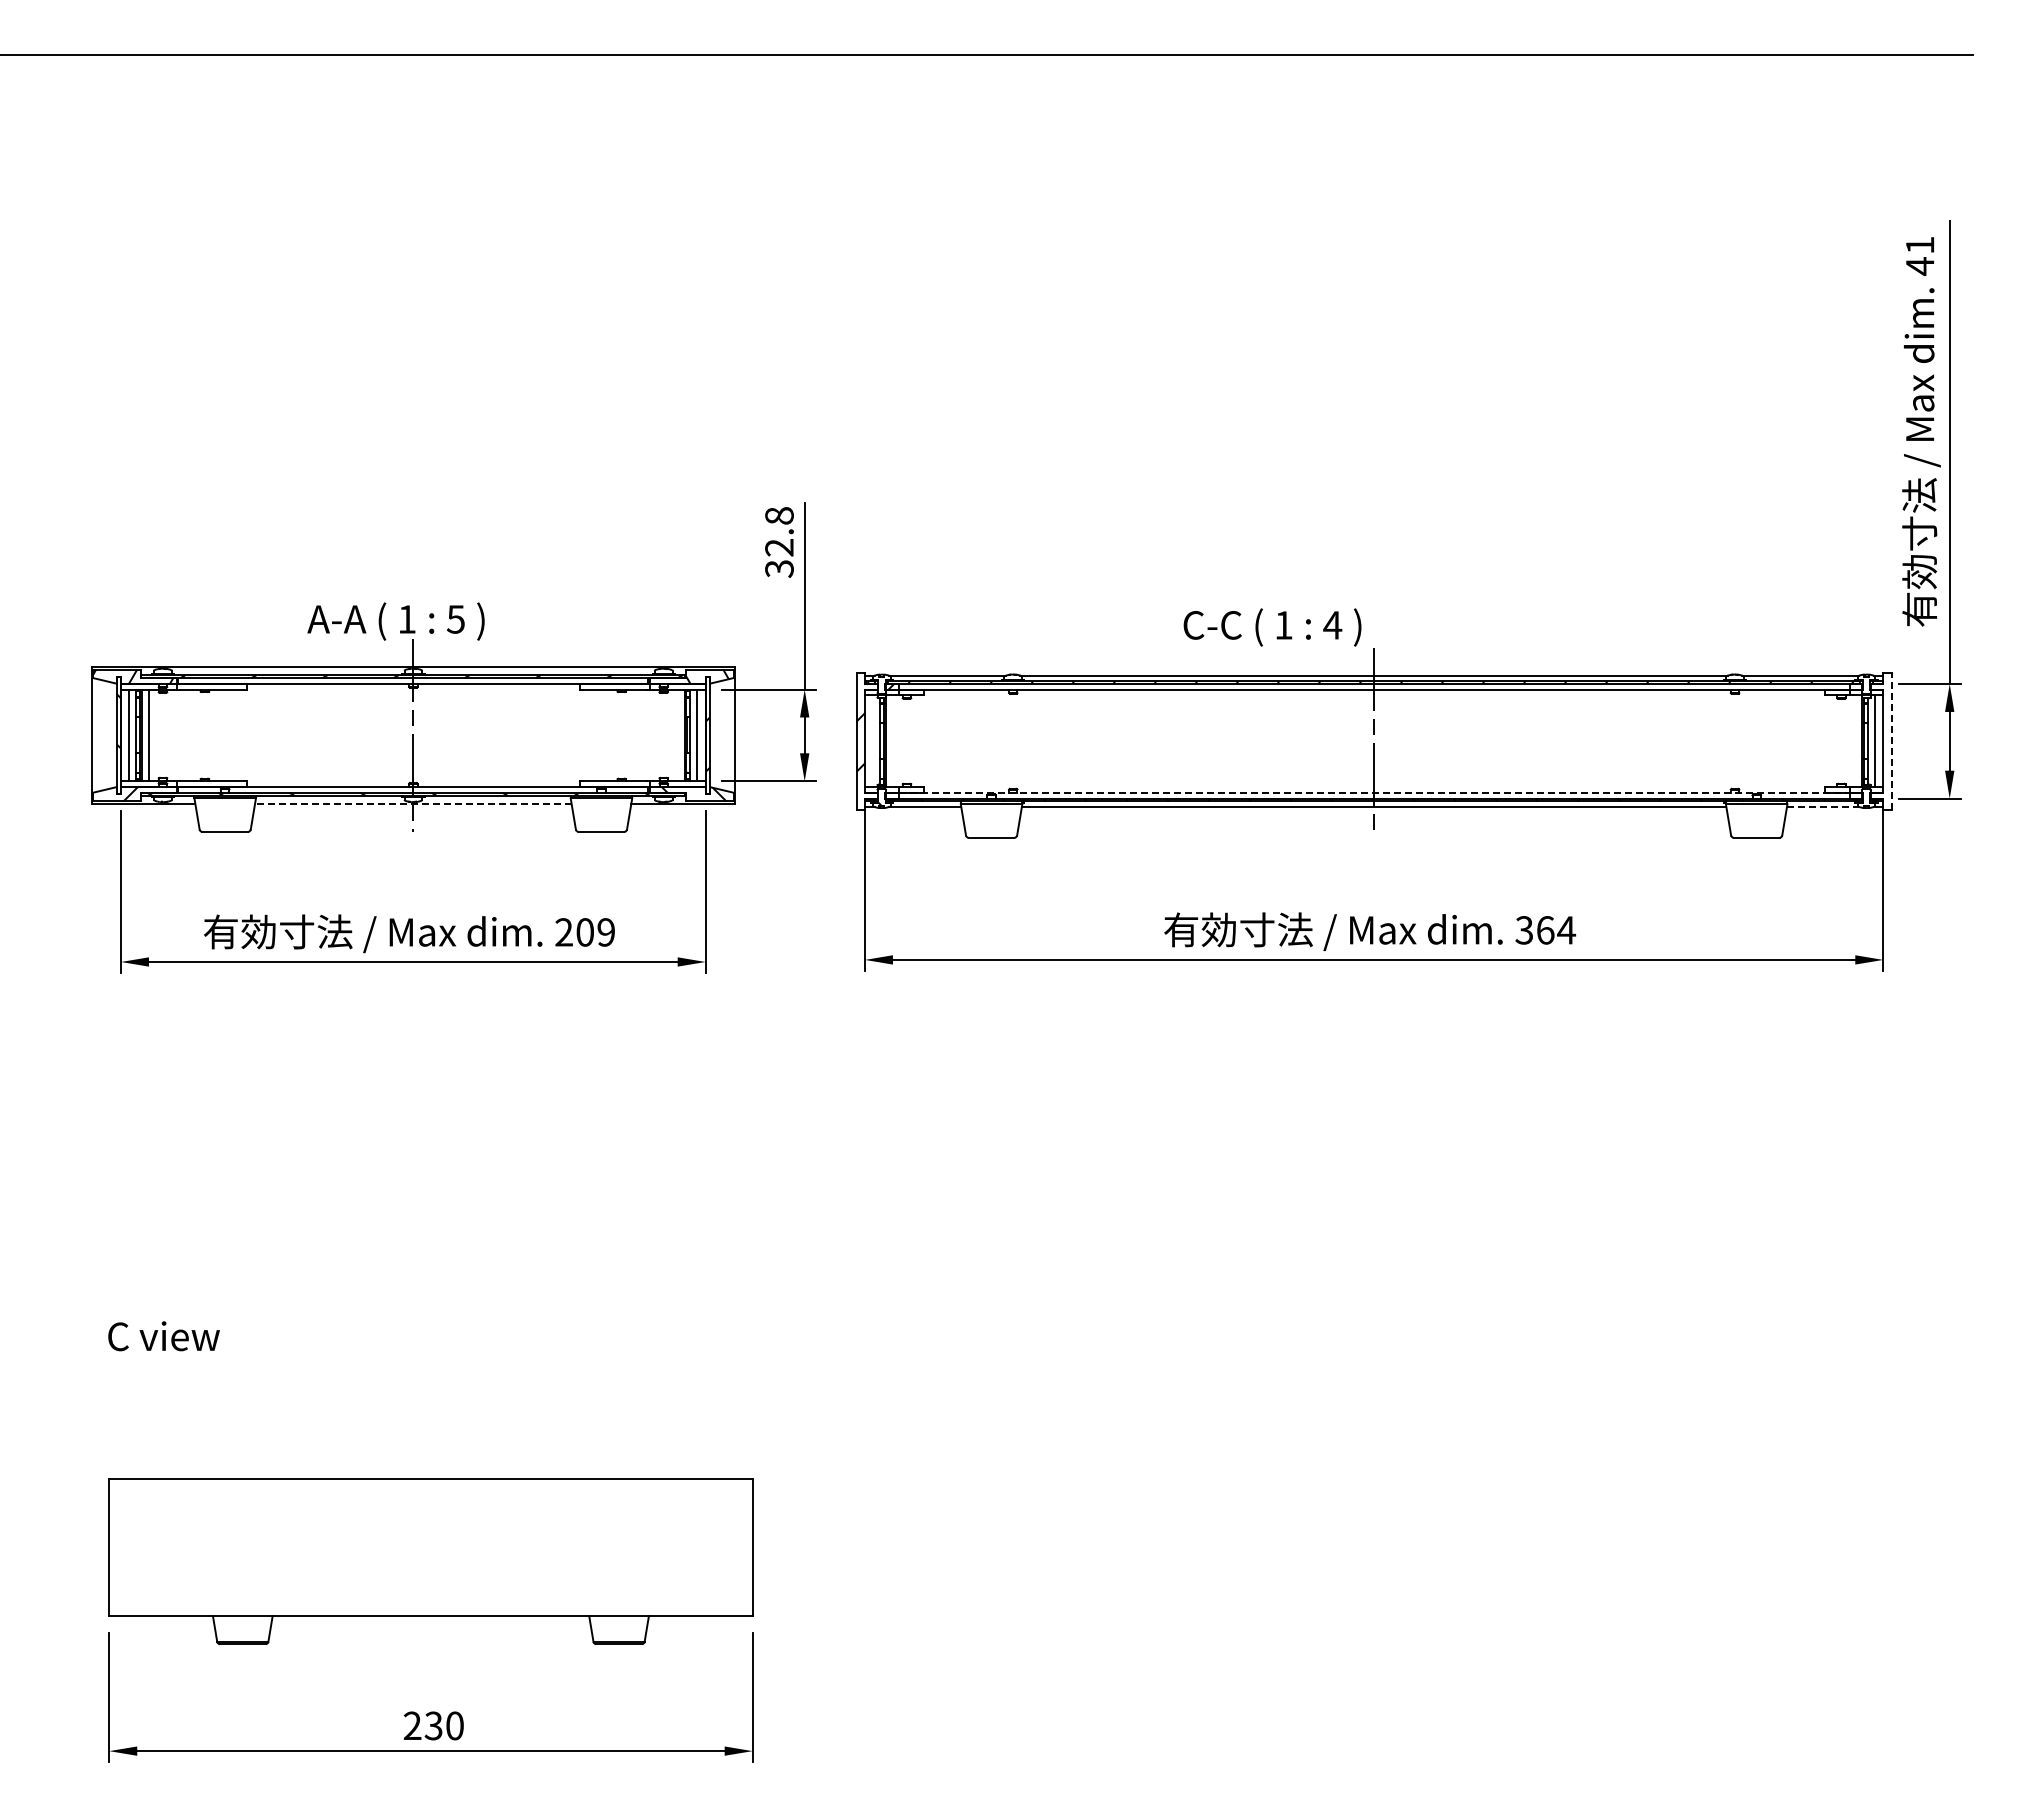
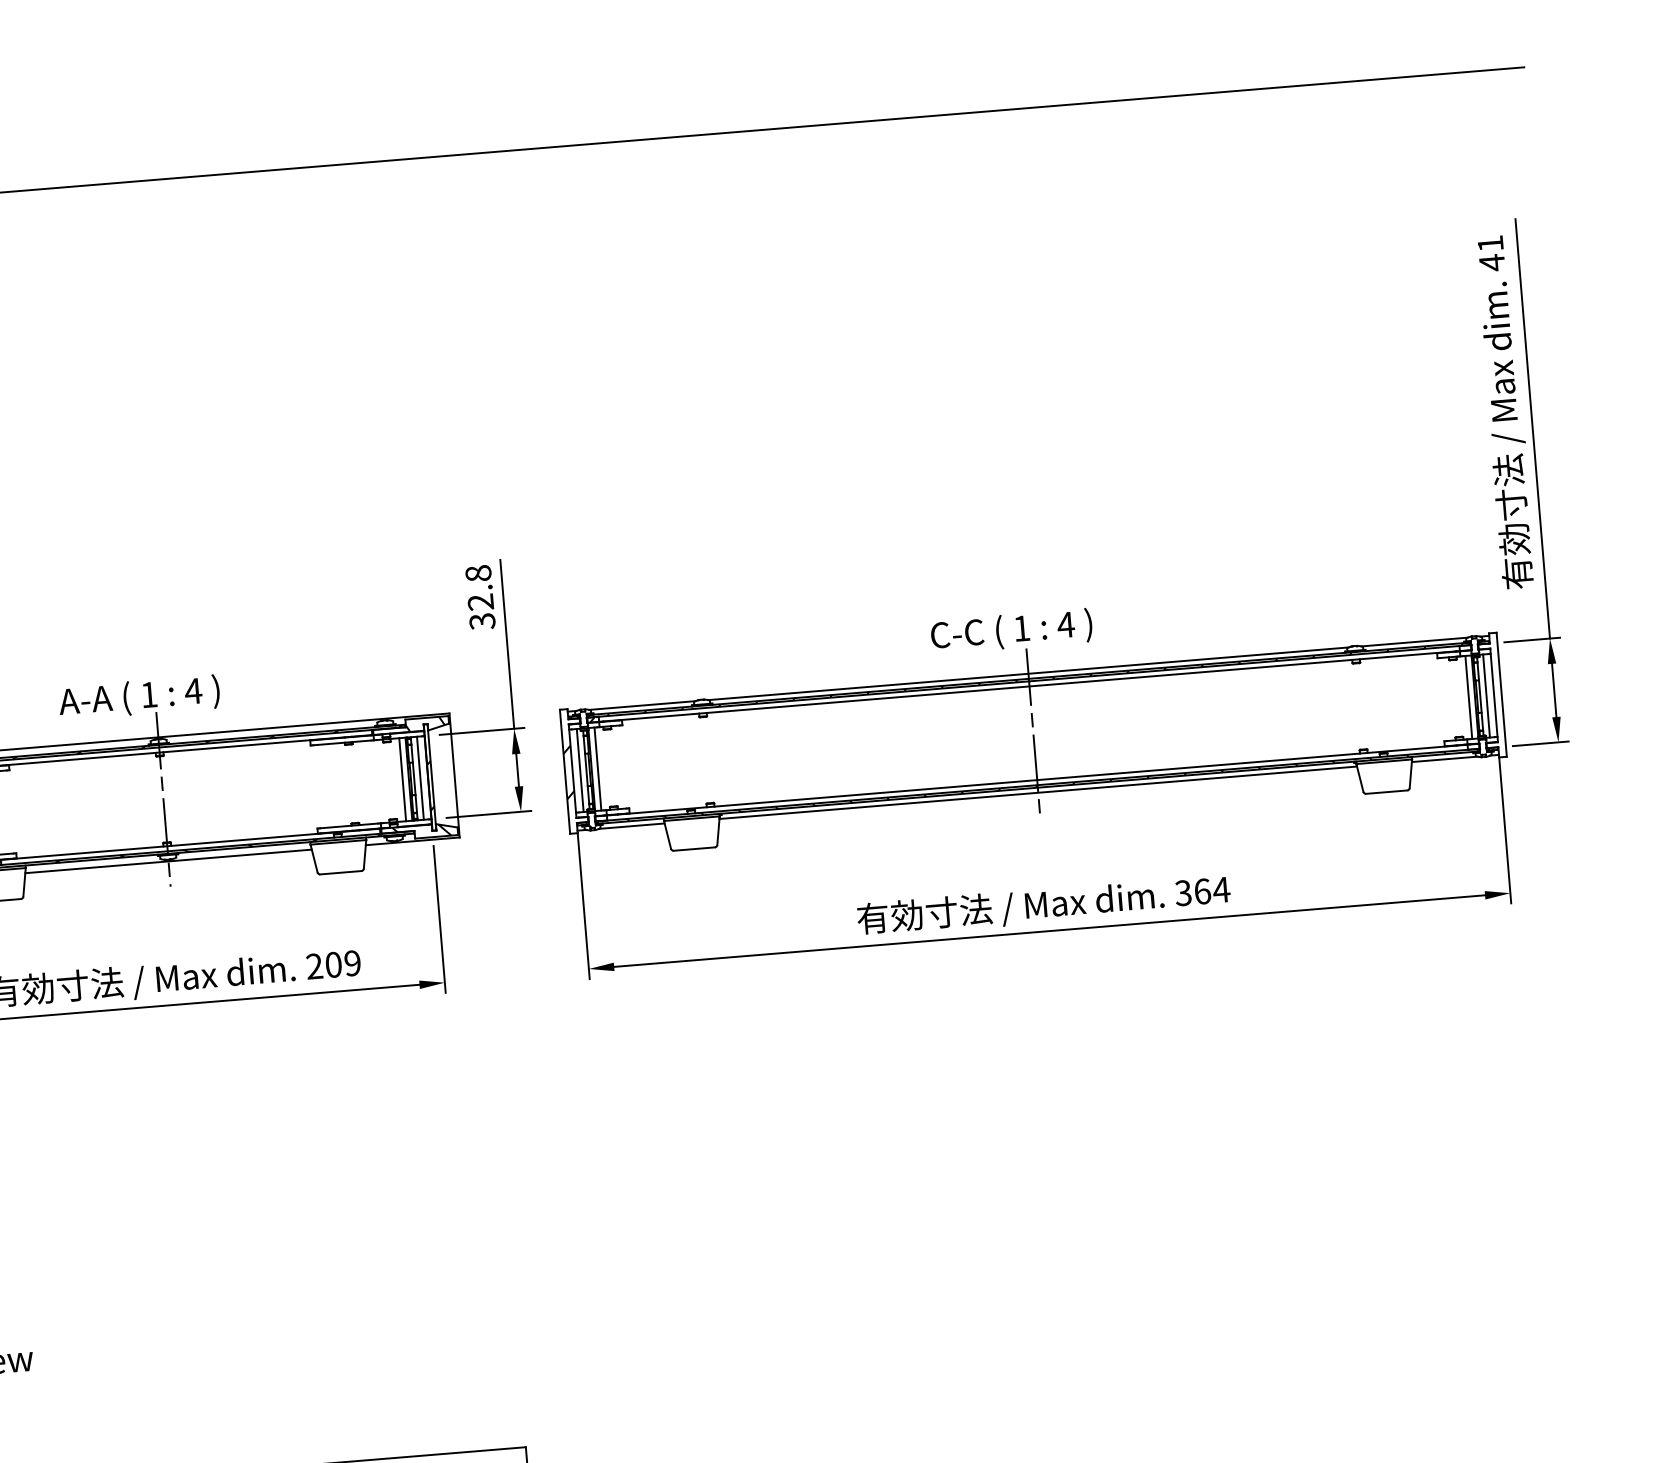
text: (455, 619) -> (193, 691), 5 -> 4
text: (1272, 627) -> (1011, 631), moved
line: (677, 735) -> (402, 779), added
line: (873, 741) -> (580, 770), added
line: (892, 741) -> (597, 769), added
line: (1855, 741) -> (1469, 697), added
line: (1891, 741) -> (1501, 694), dashed -> solid
line: (1374, 793) -> (1037, 780), dashed -> solid
line: (412, 803) -> (167, 861), dashed -> solid
line: (1823, 807) -> (1444, 759), dashed -> solid

